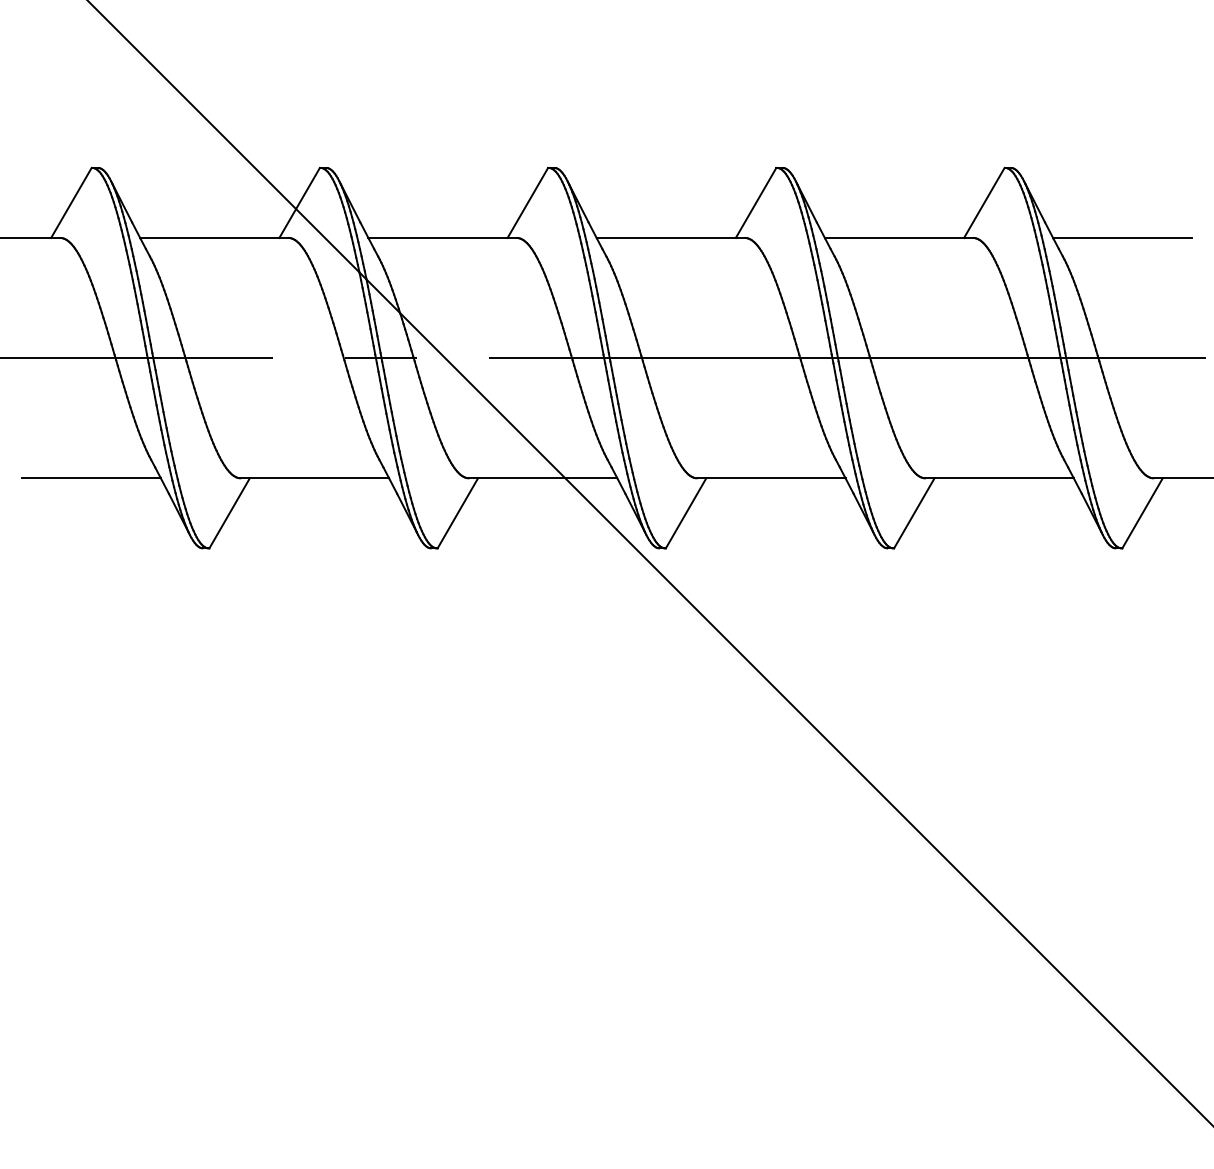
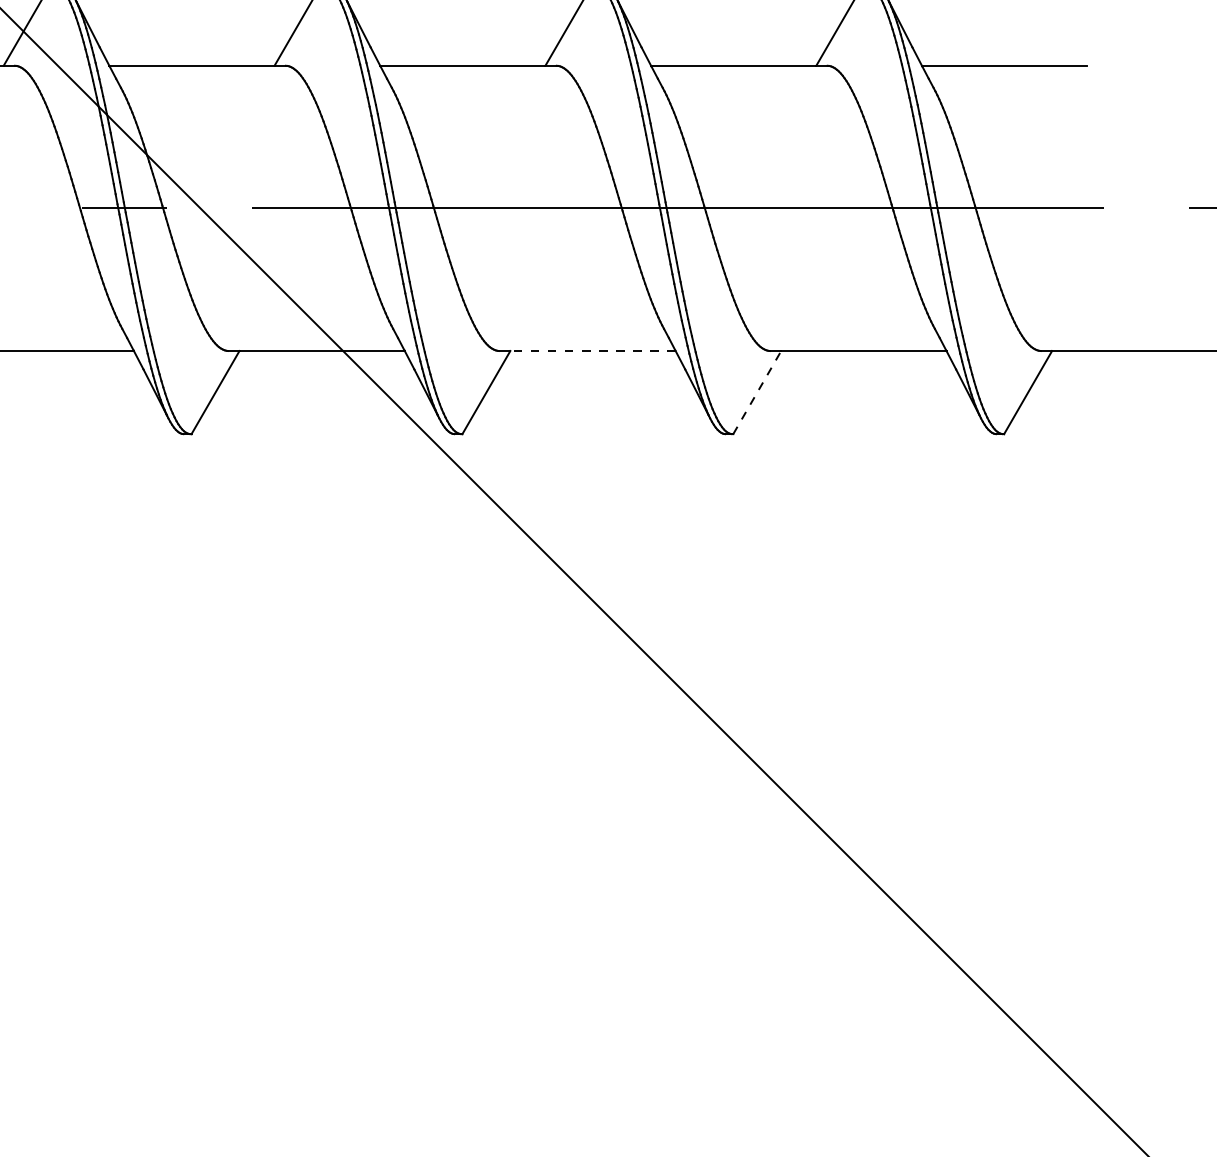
line: (775, 478) -> (592, 351), solid -> dashed
line: (914, 512) -> (757, 391), solid -> dashed

